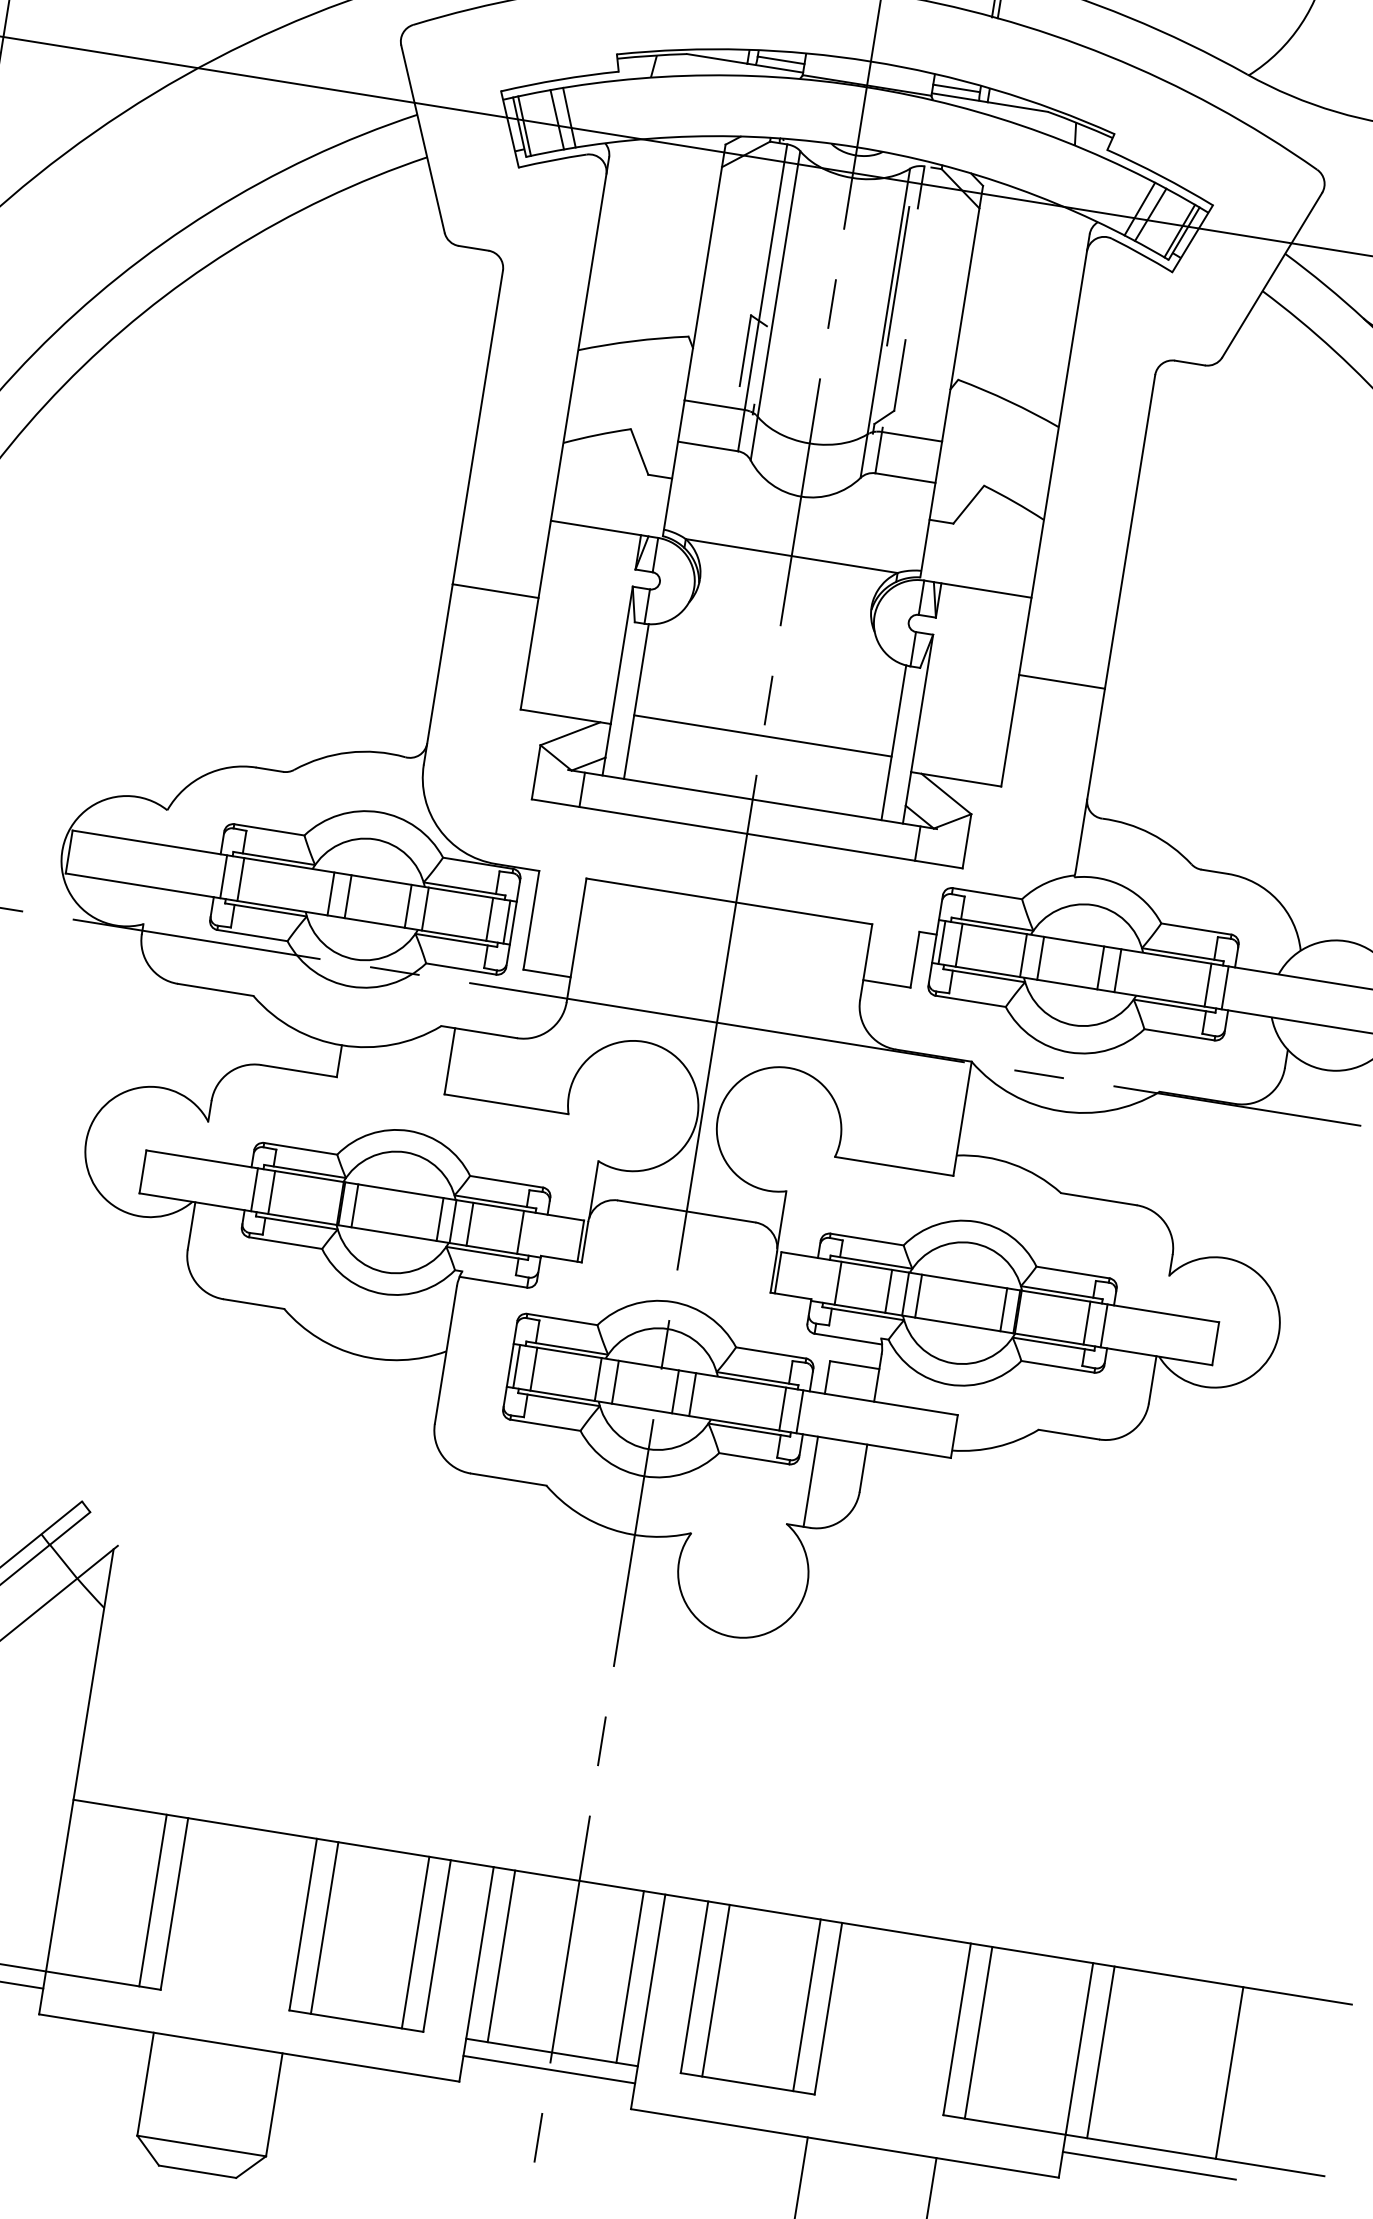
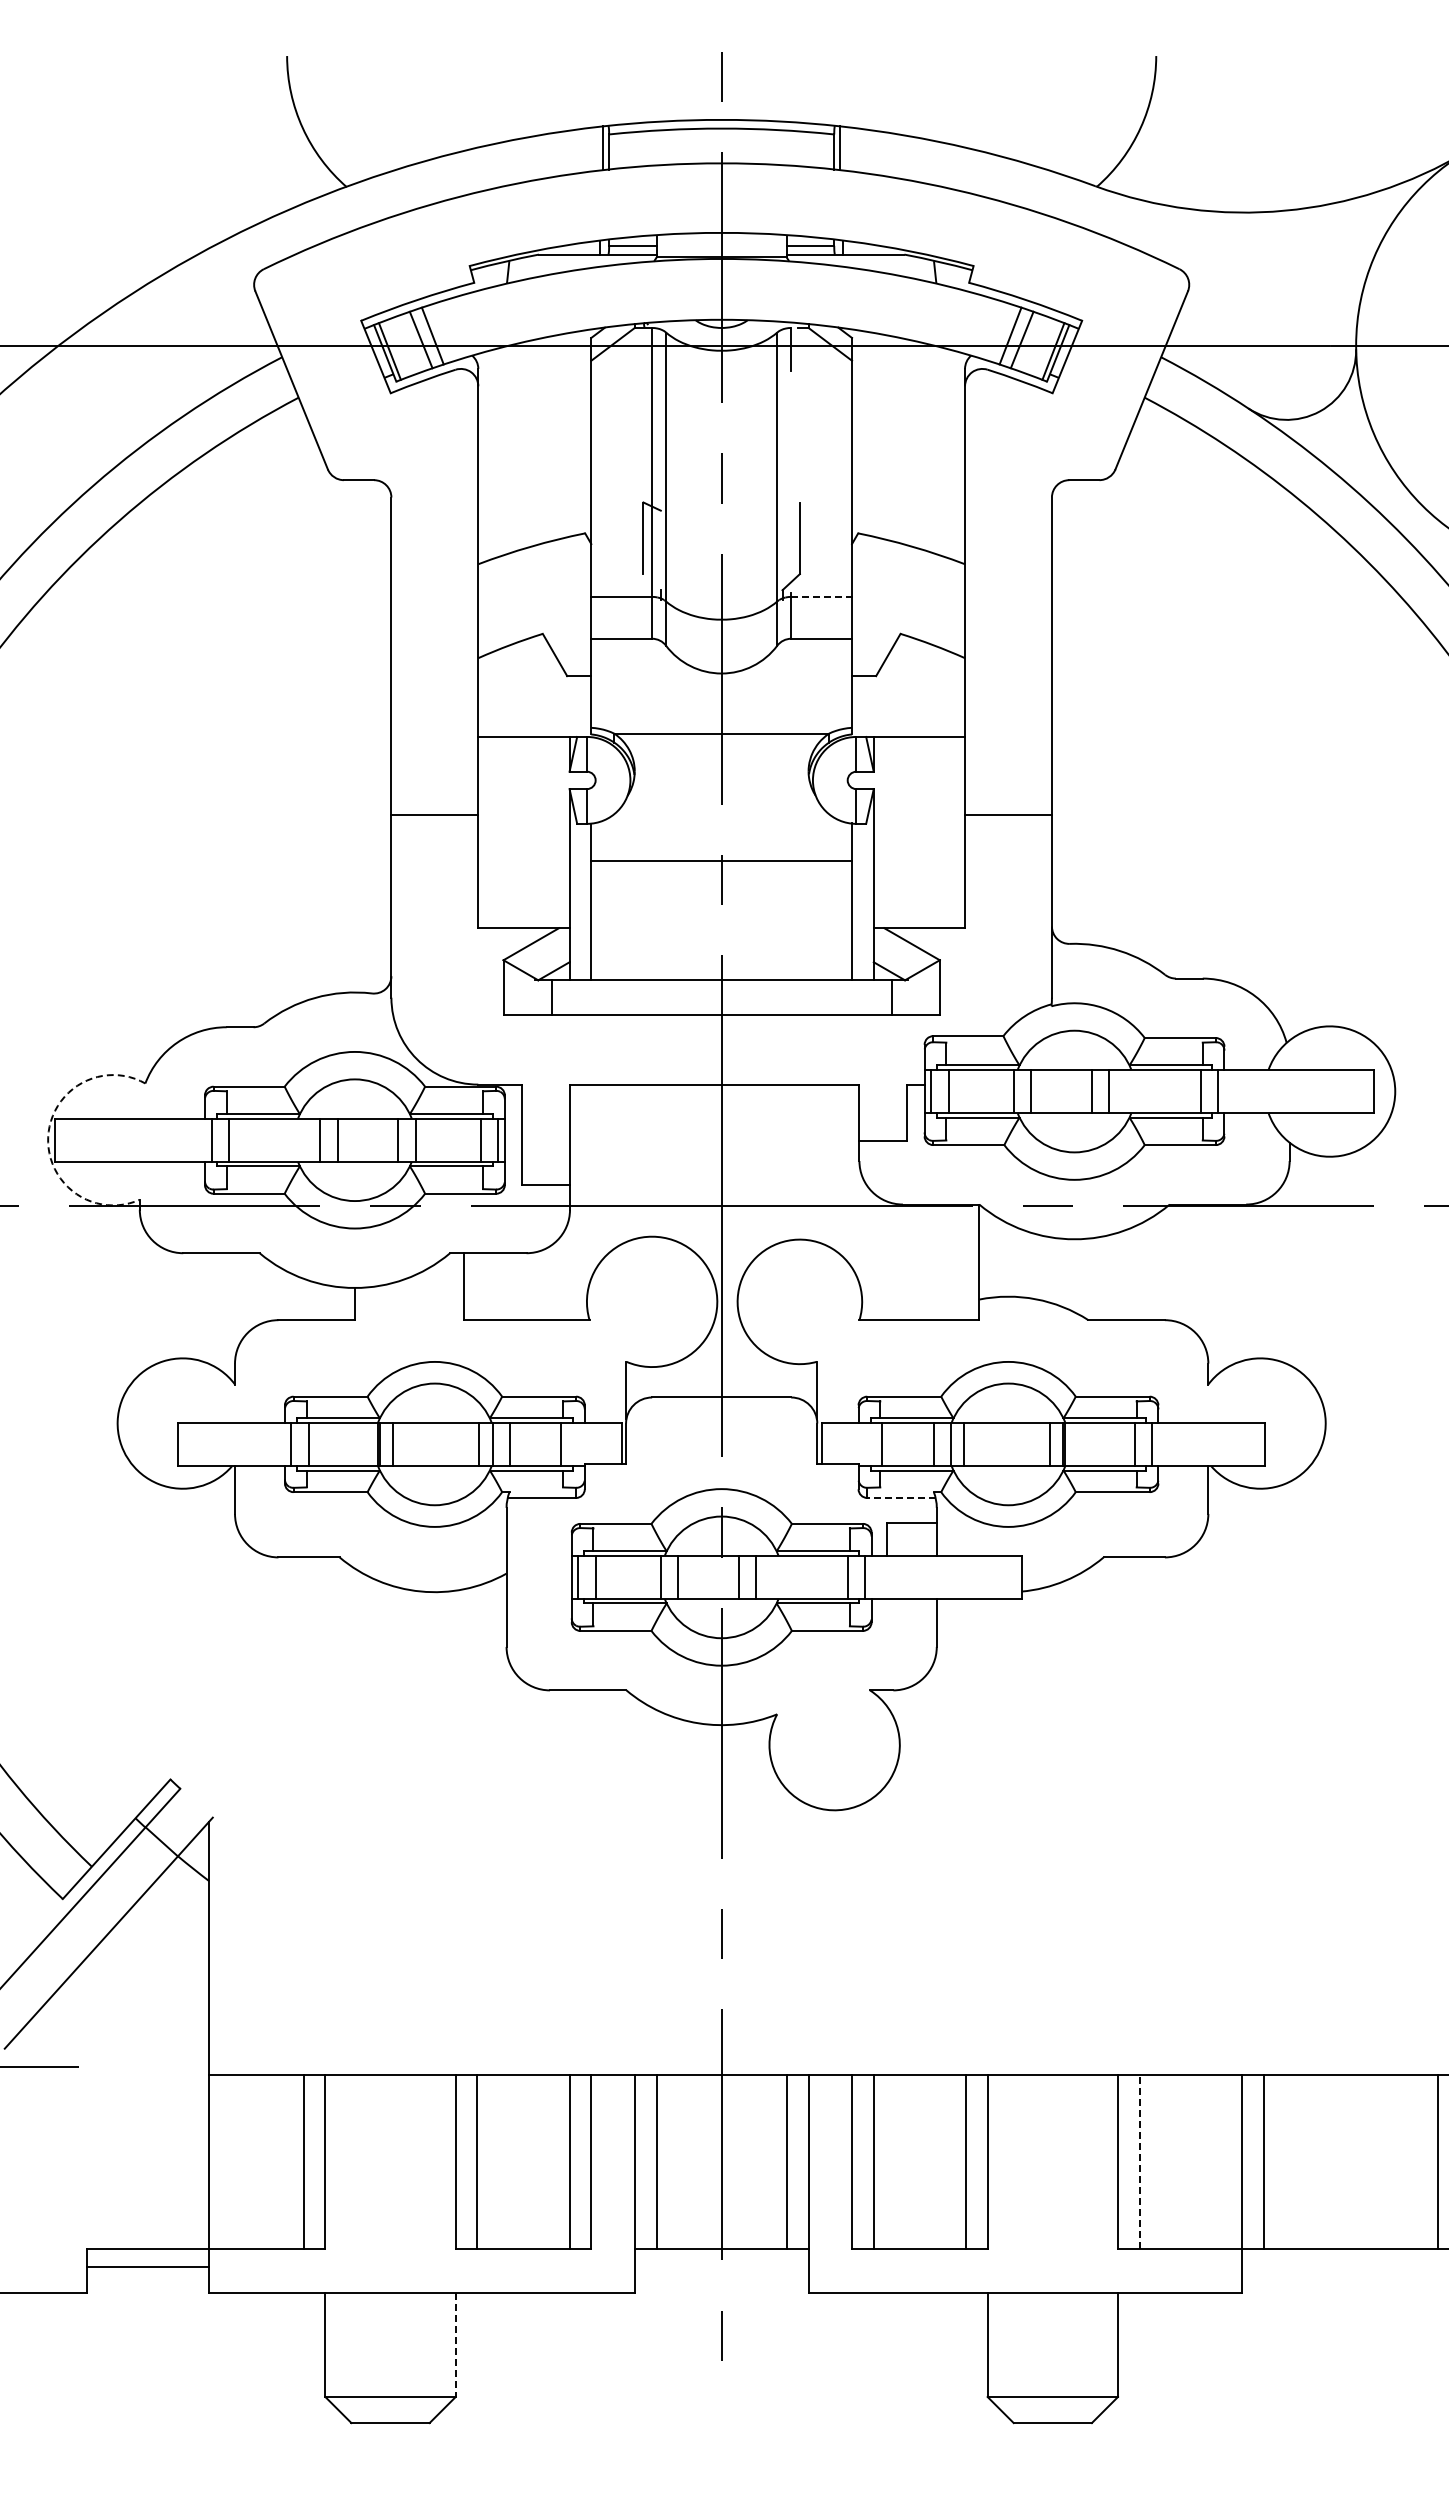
line: (898, 276) -> (782, 440), removed
line: (912, 436) -> (822, 596), solid -> dashed
line: (762, 735) -> (721, 860), moved
arc: (63, 848) -> (48, 1137), solid -> dashed
line: (847, 1338) -> (900, 1497), solid -> dashed
line: (810, 1481) -> (886, 1644), removed
line: (978, 2032) -> (1139, 2162), solid -> dashed
line: (549, 2069) -> (721, 2266), removed
line: (1229, 2073) -> (1437, 2162), moved
line: (273, 2105) -> (455, 2345), solid -> dashed
line: (1148, 2165) -> (1328, 2266), removed

